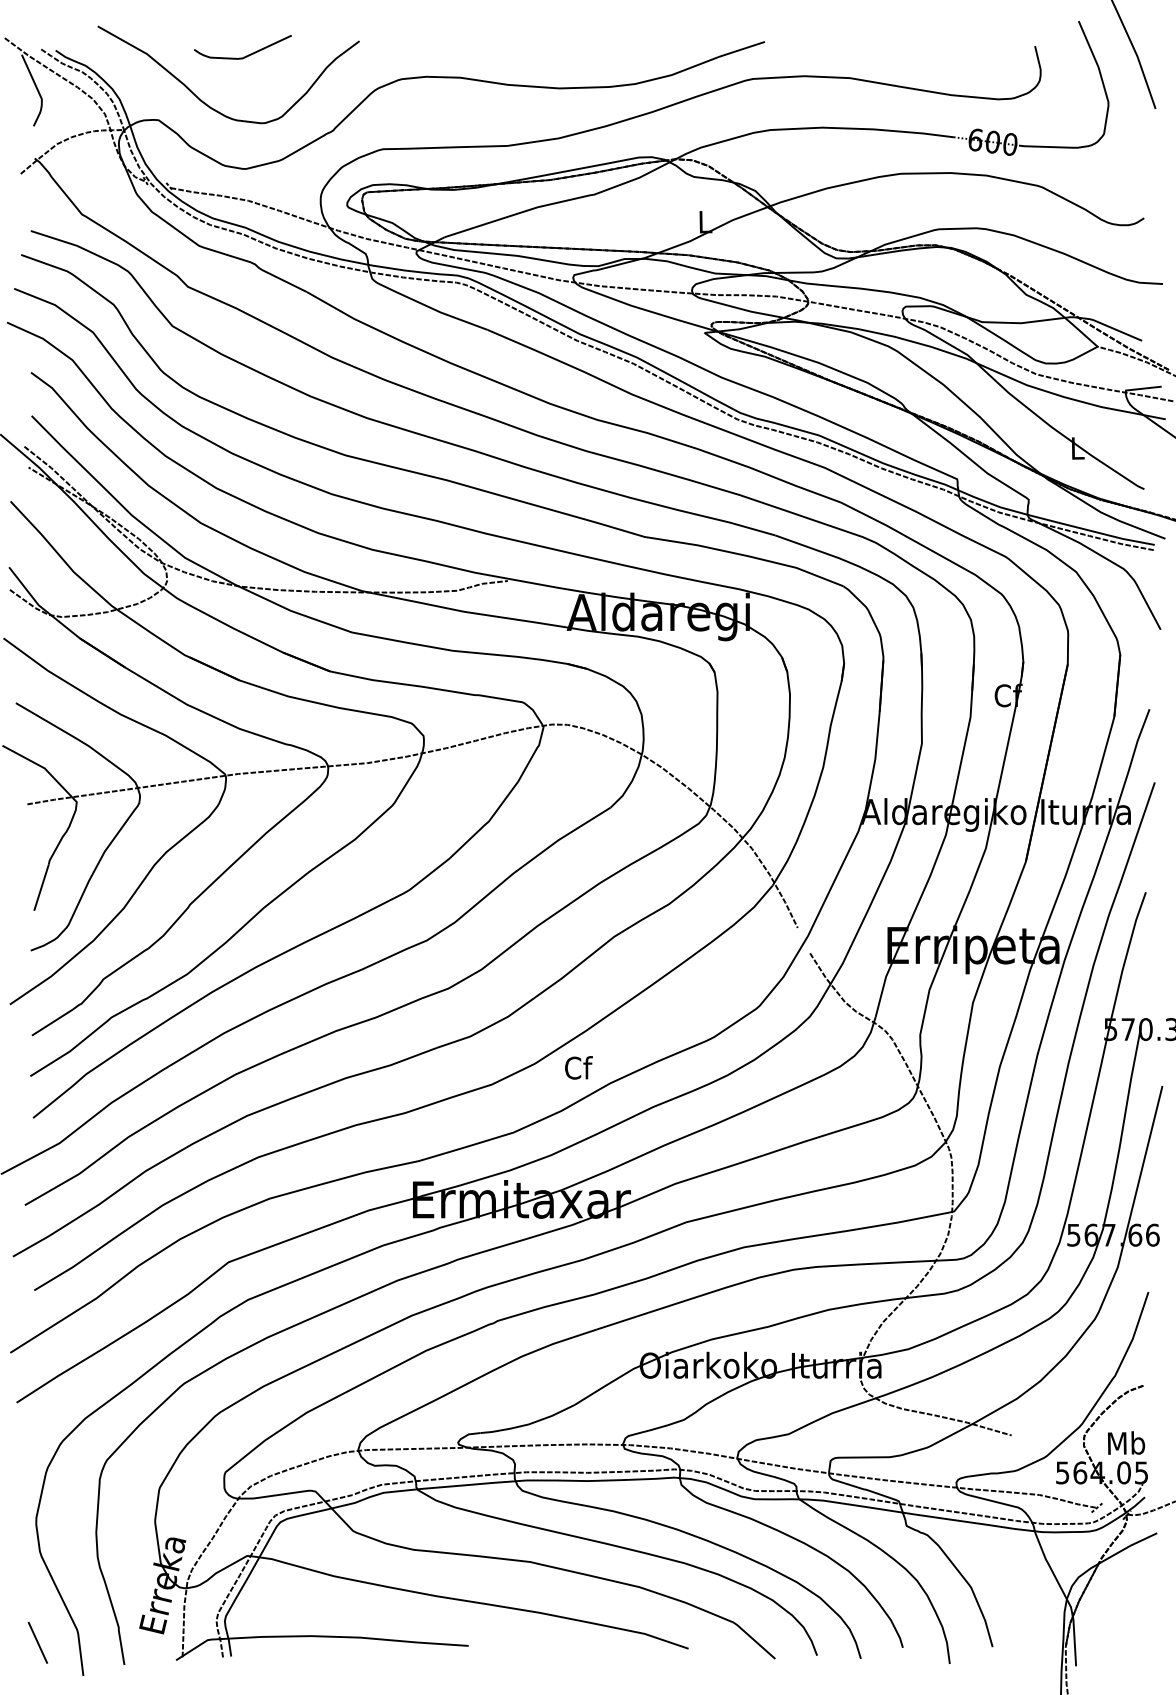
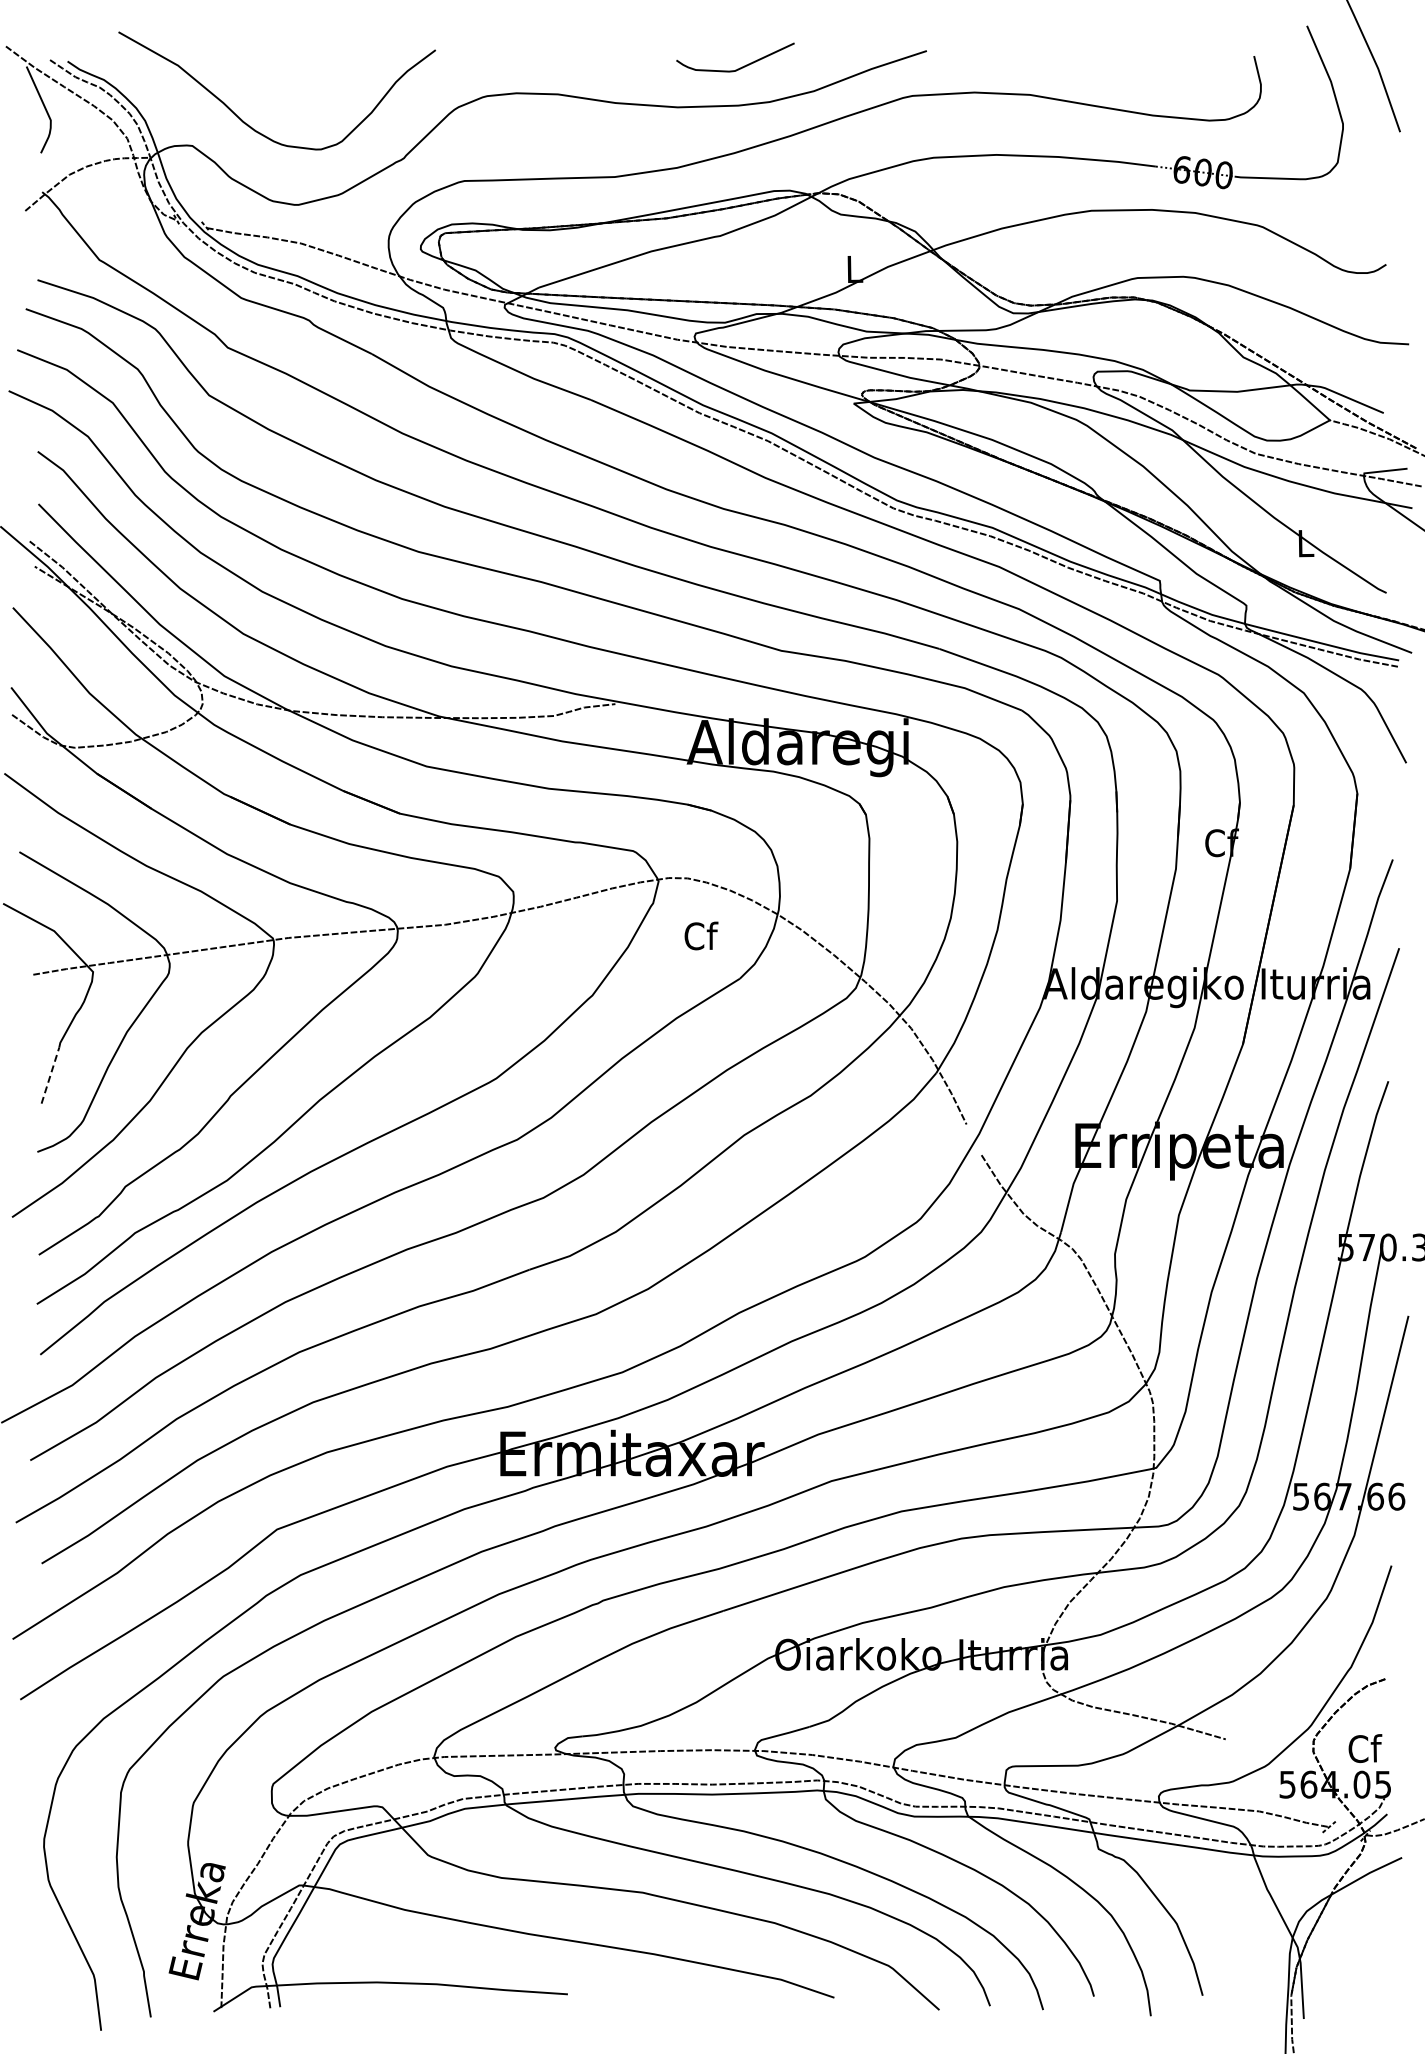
curve: (246, 55) -> (739, 67), moved
line: (41, 887) -> (50, 1075), solid -> dashed
text: (578, 1067) -> (701, 935), moved
text: (1126, 1443) -> (1364, 1748), Mb -> Cf
line: (38, 1642) -> (46, 1990), removed

